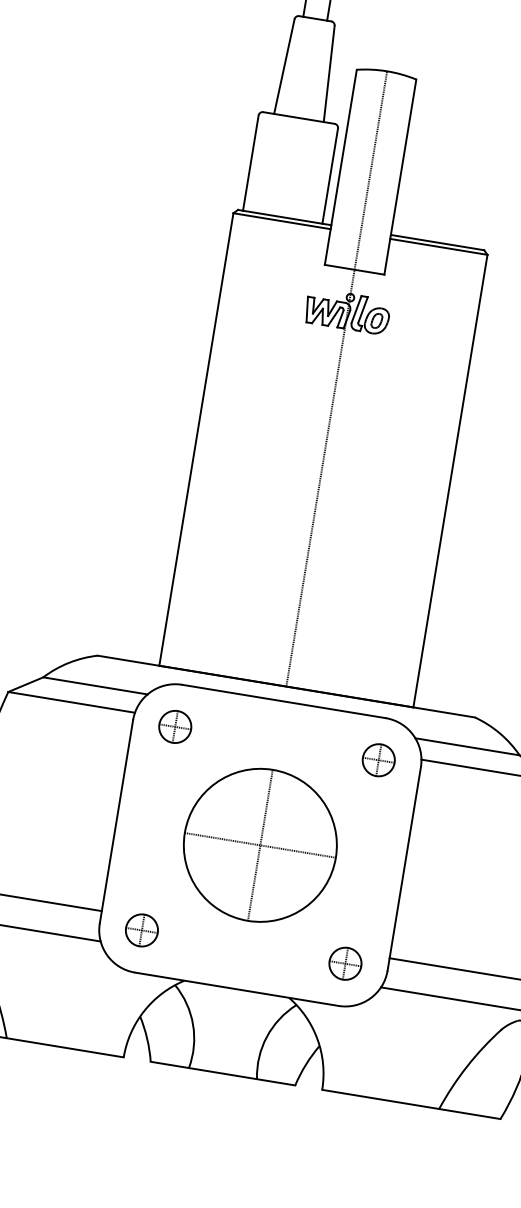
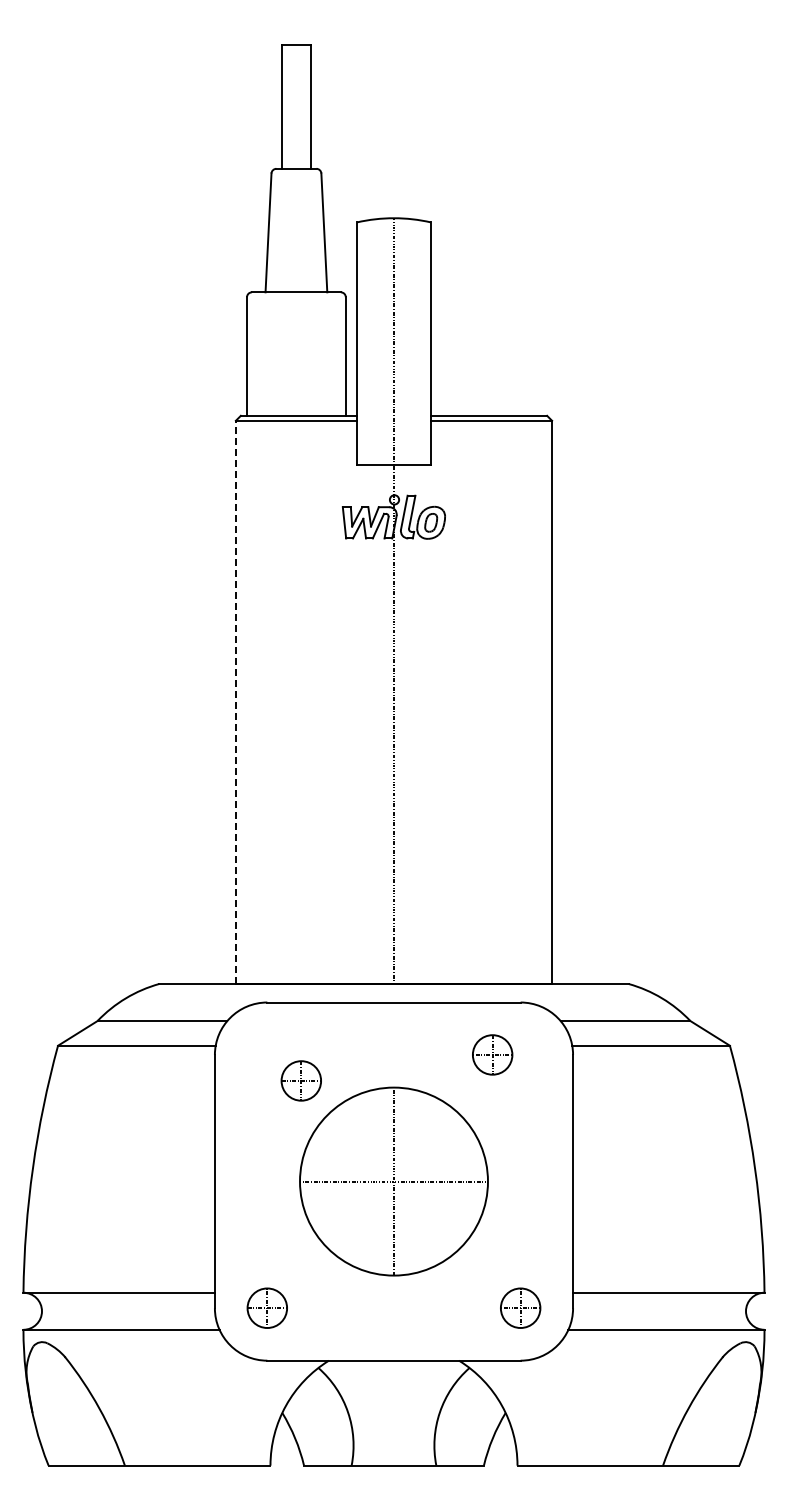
line: (196, 439) -> (235, 702), solid -> dashed
part: (174, 726) -> (300, 1080), moved
part: (378, 759) -> (492, 1054), moved

